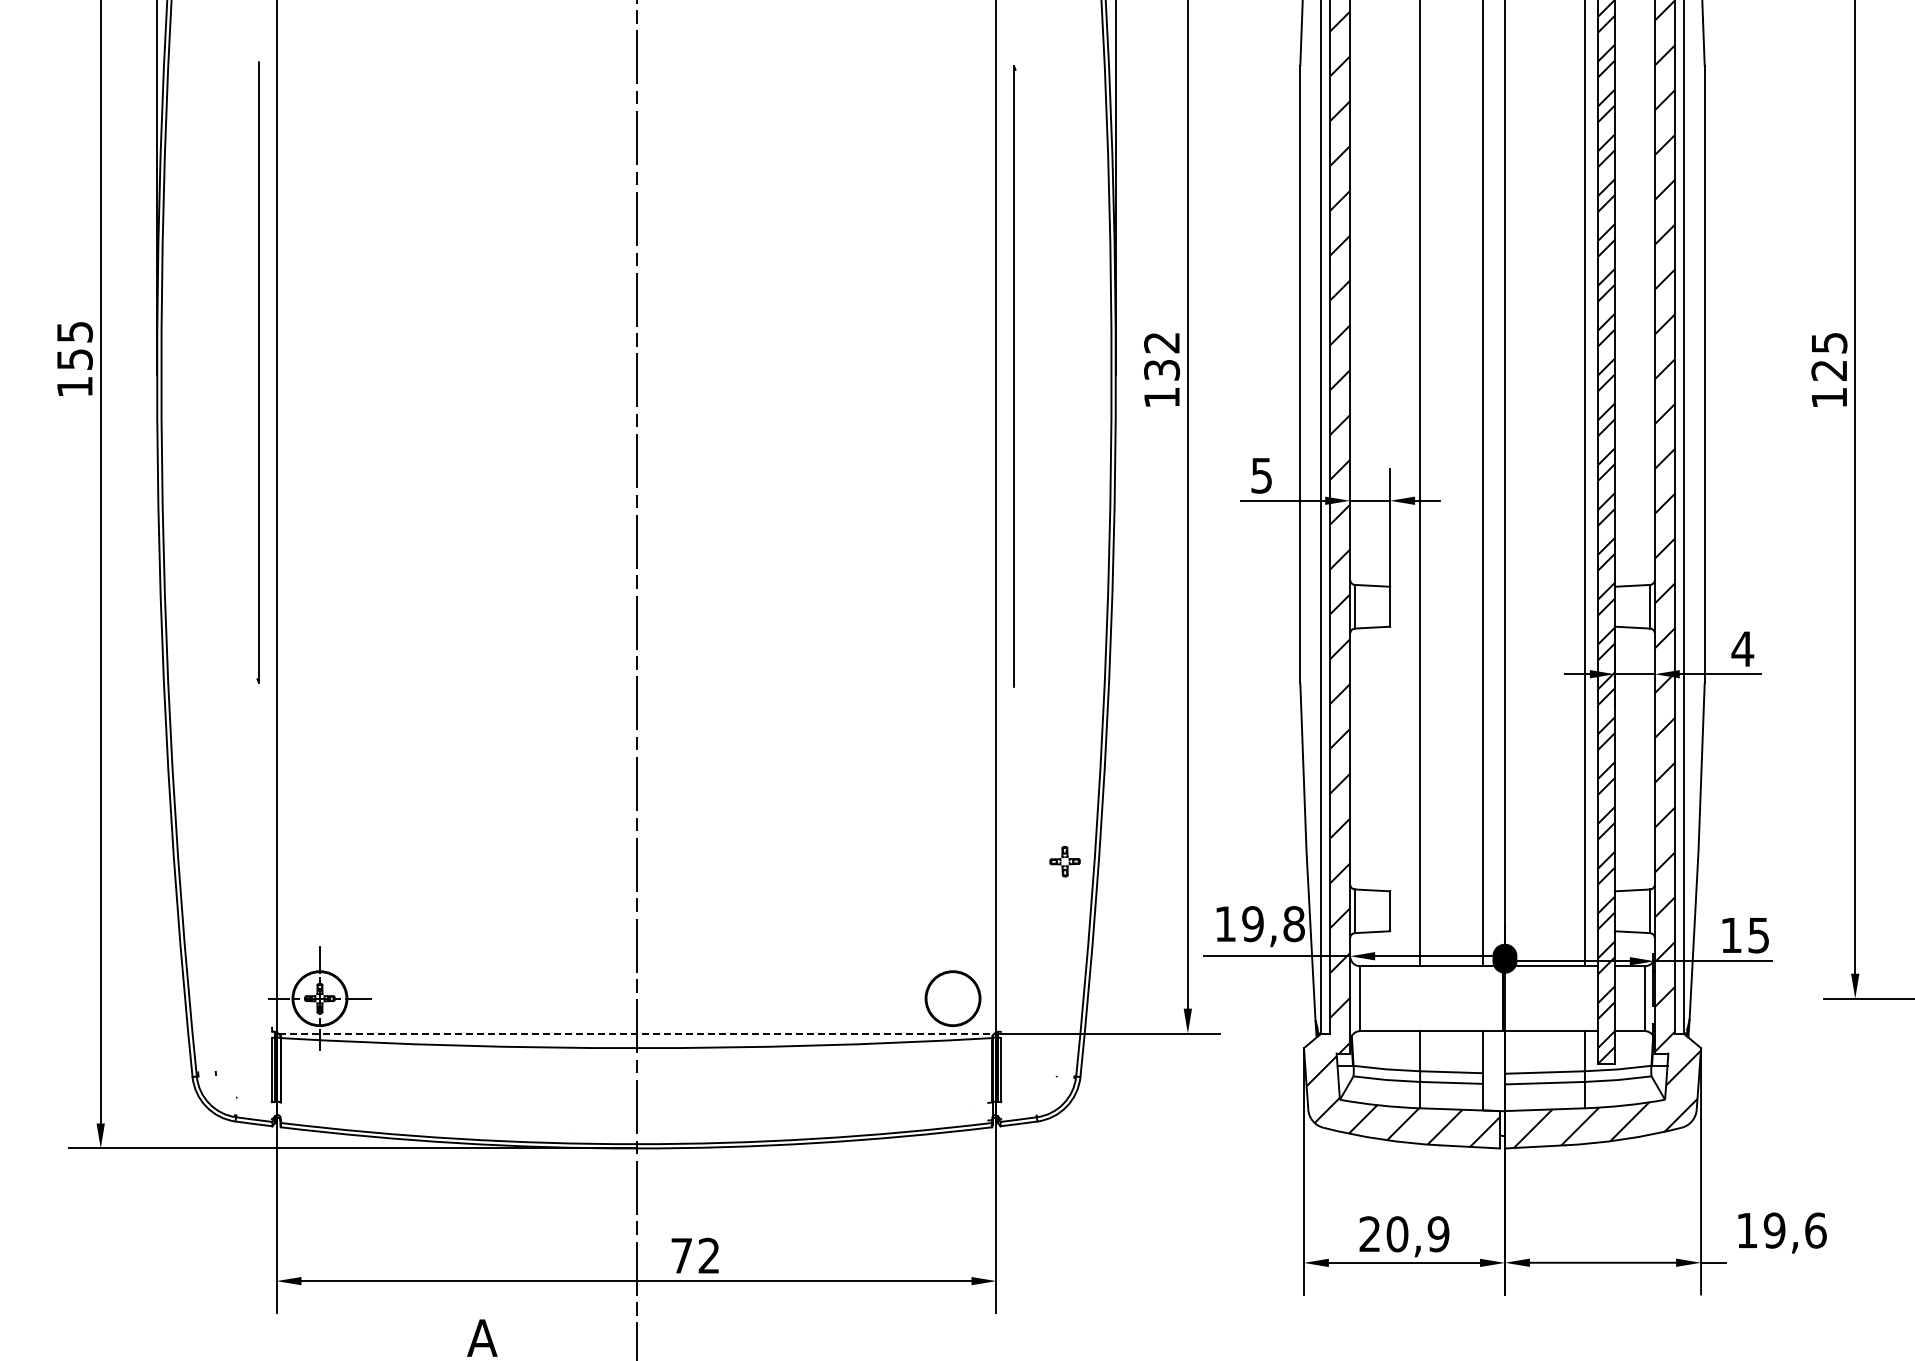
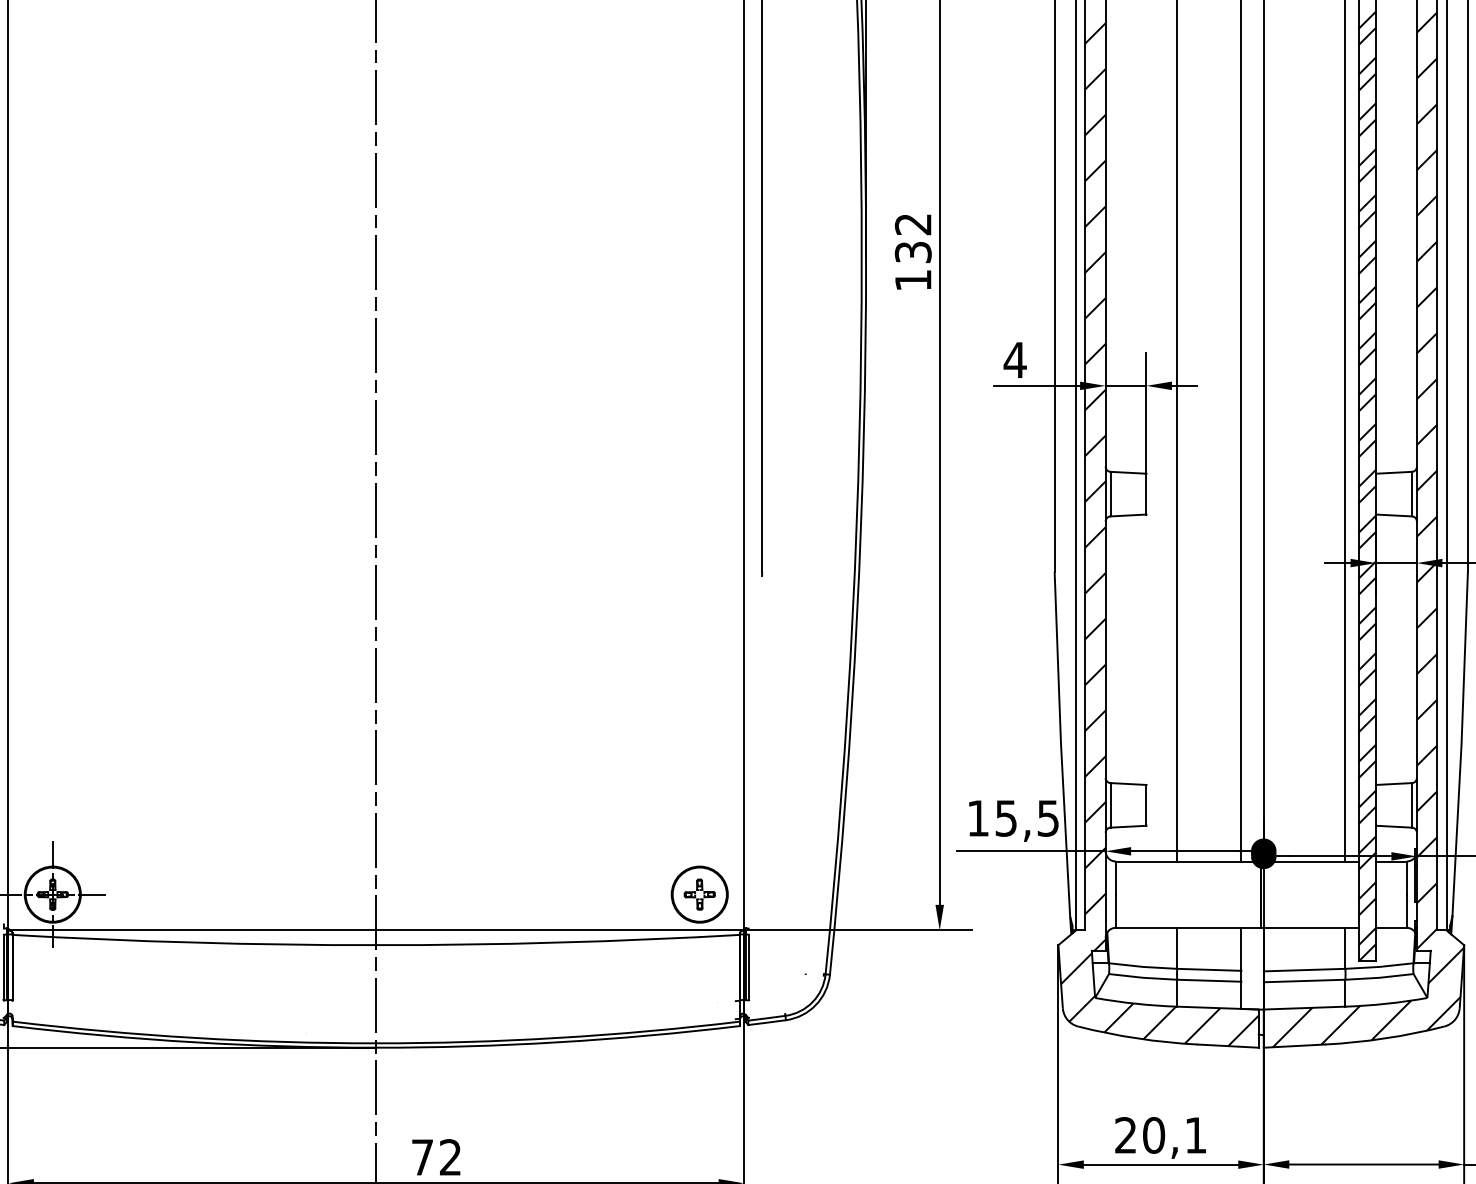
text: (1261, 475) -> (1014, 360), 5 -> 4
part: (1064, 861) -> (699, 894), moved
text: (1273, 924) -> (1027, 818), 19,8 -> 15,5
line: (636, 1033) -> (376, 930), dashed -> solid
text: (1438, 1234) -> (1195, 1135), 20,9 -> 20,1

